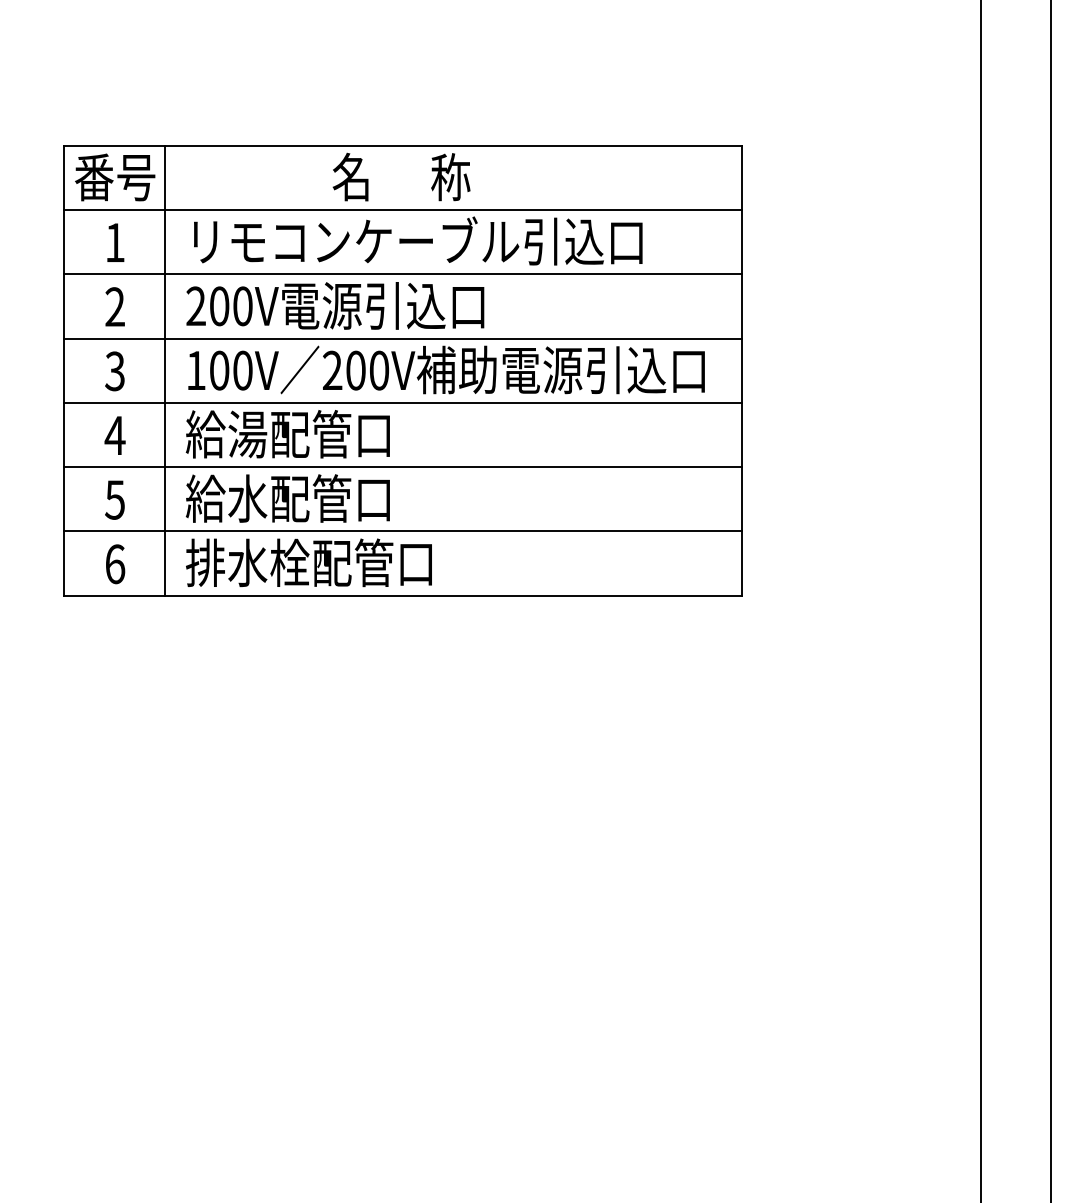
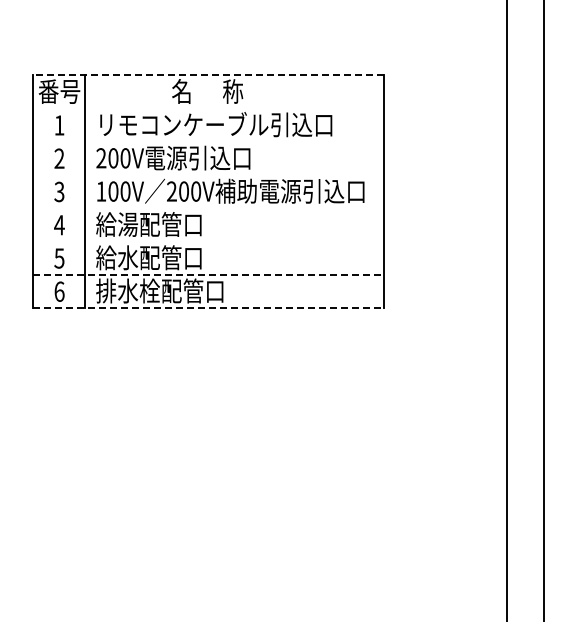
line: (401, 146) -> (207, 75), solid -> dashed
line: (403, 209) -> (208, 108), removed
line: (403, 273) -> (208, 141), removed
line: (403, 337) -> (208, 174), removed
line: (403, 403) -> (208, 208), removed
line: (403, 467) -> (208, 241), removed
line: (403, 530) -> (208, 274), solid -> dashed
line: (403, 596) -> (208, 308), solid -> dashed

